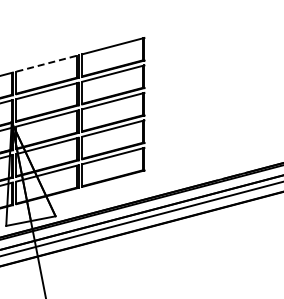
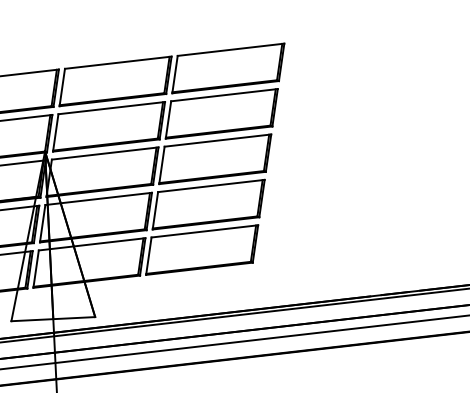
line: (48, 63) -> (119, 63), dashed -> solid

